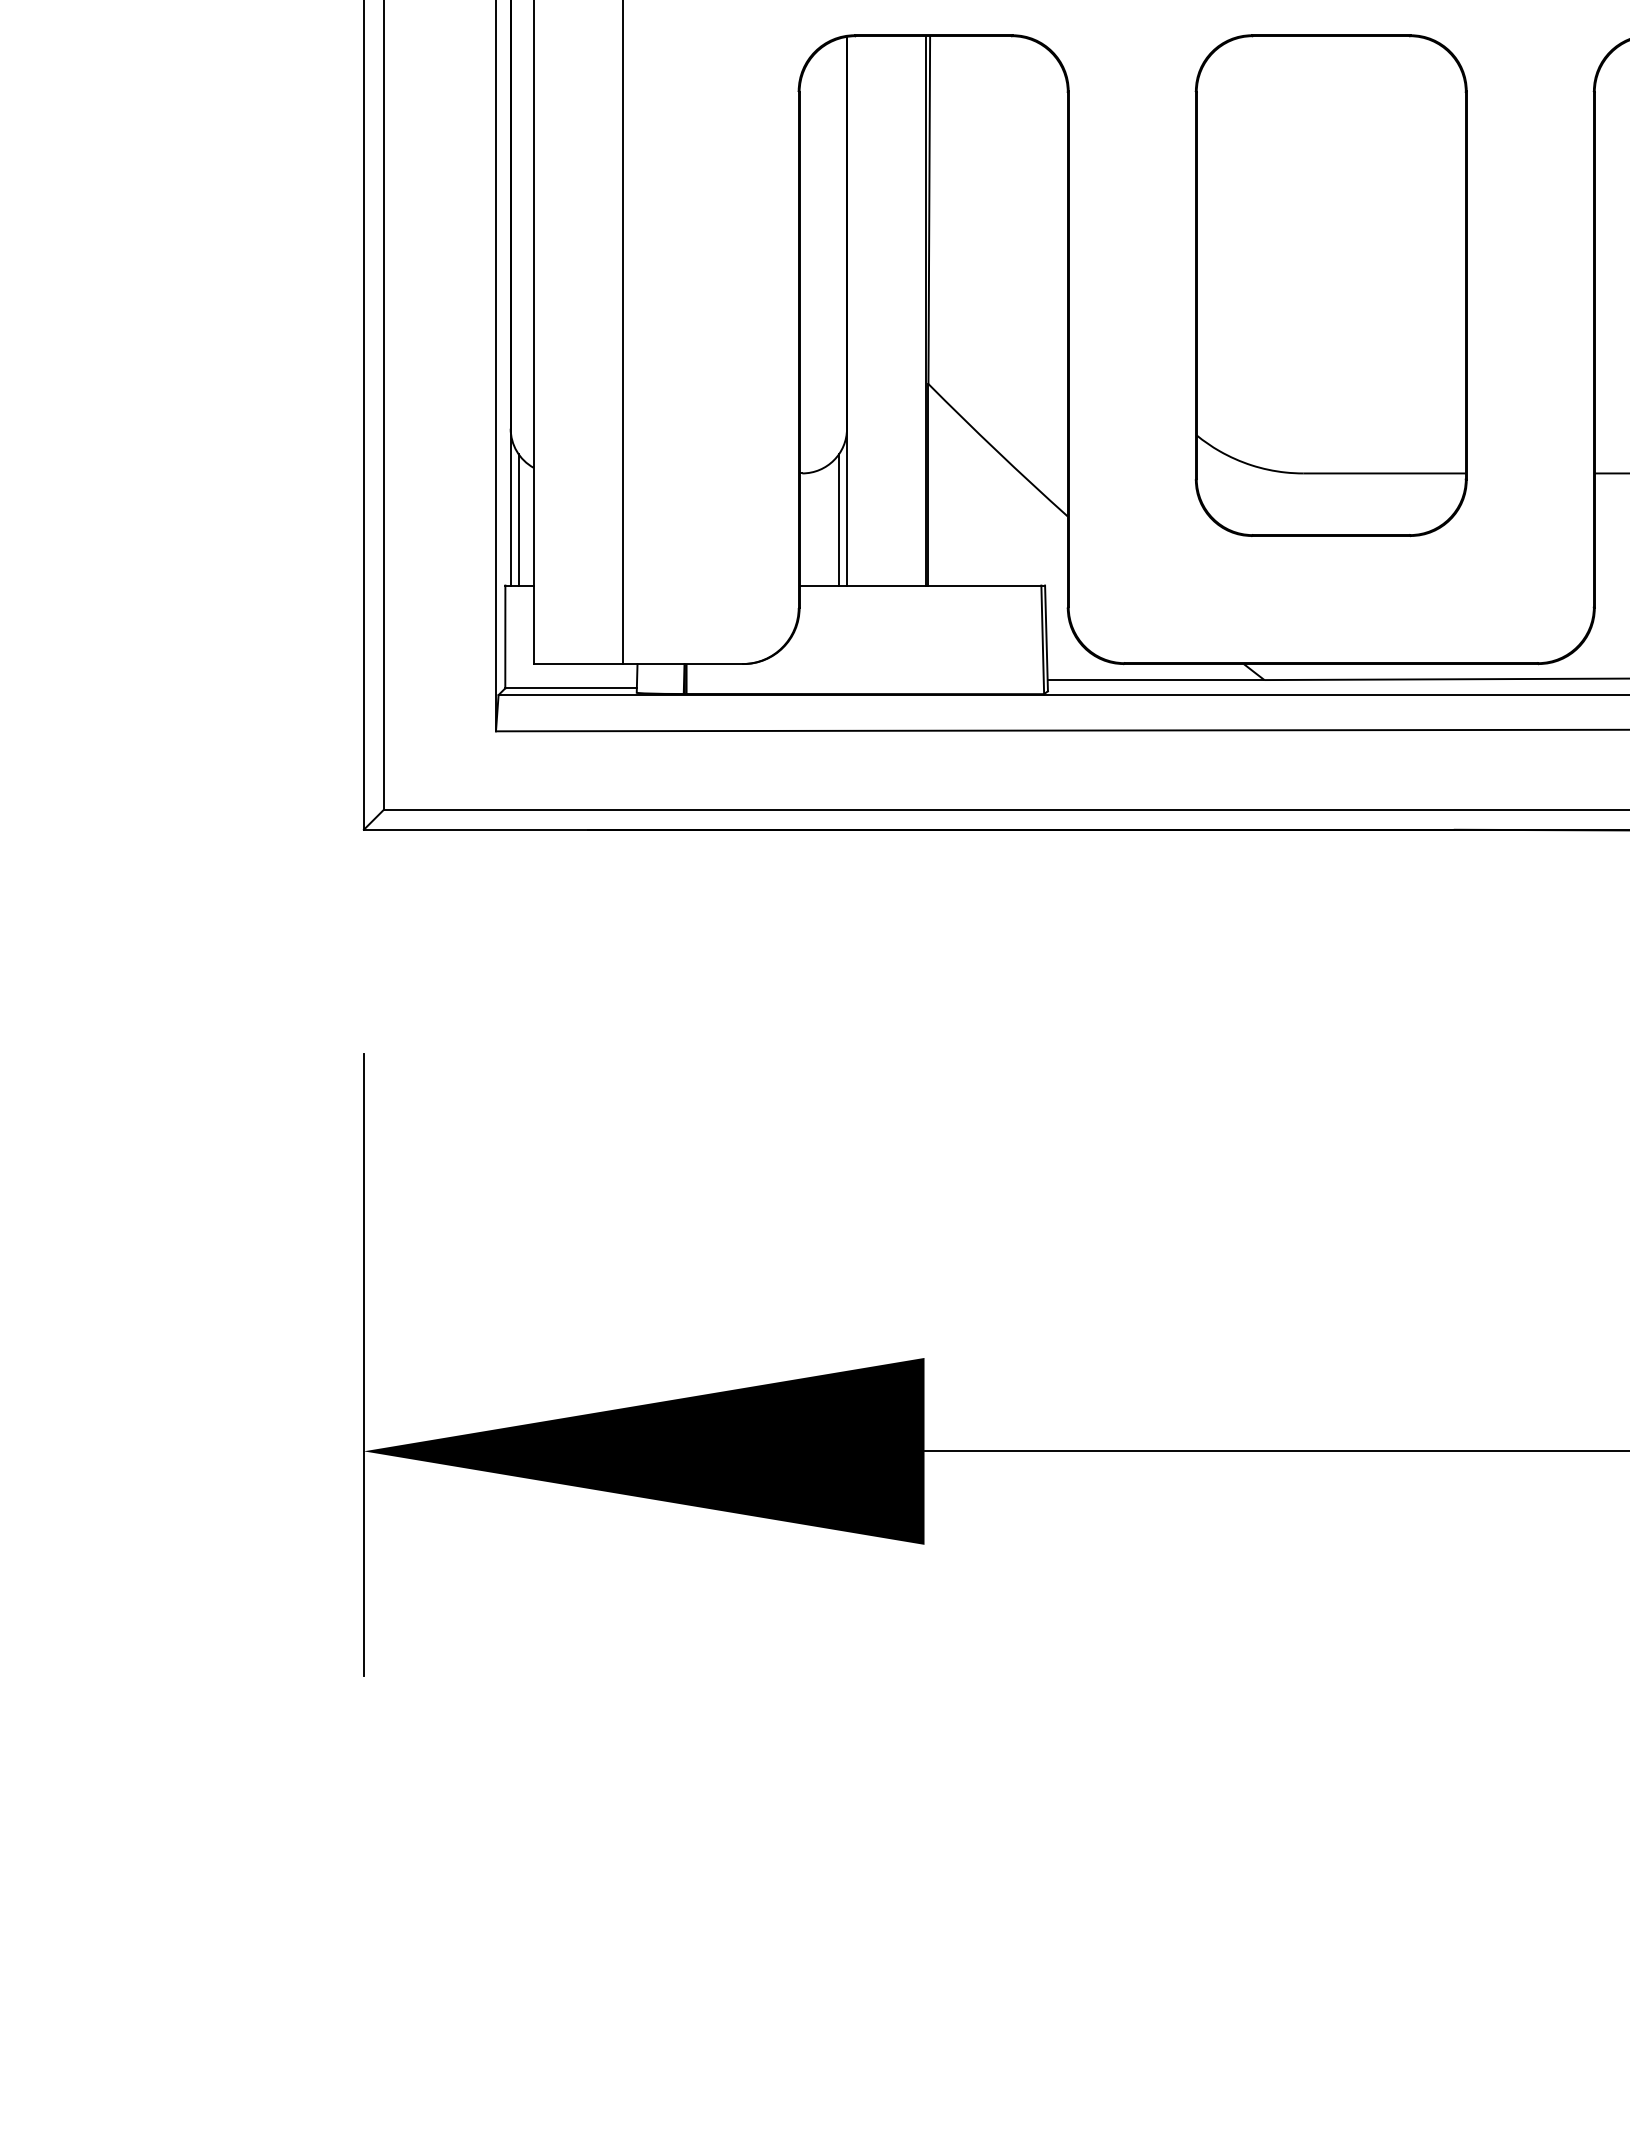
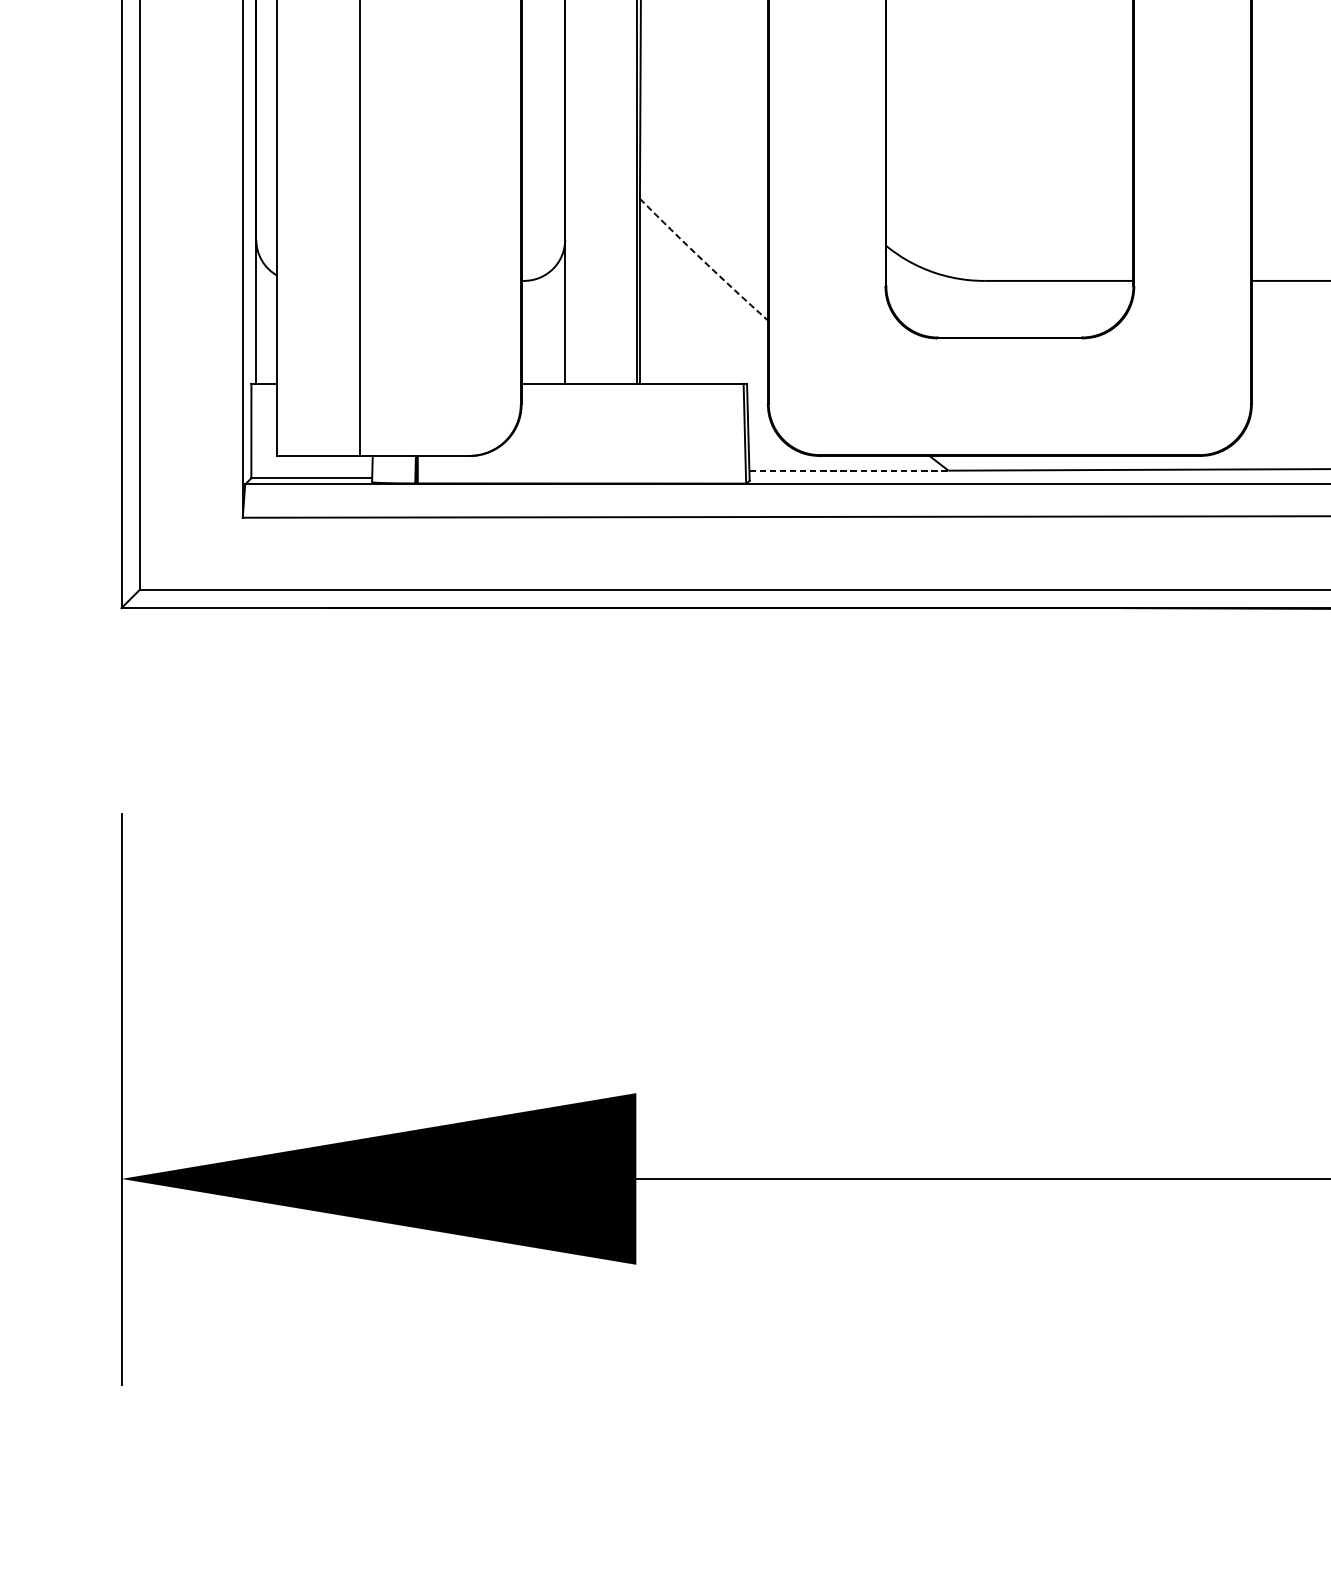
arc: (997, 451) -> (703, 260), solid -> dashed
line: (518, 519) -> (263, 323), removed
line: (839, 519) -> (558, 323), removed
line: (1156, 680) -> (849, 471), solid -> dashed

